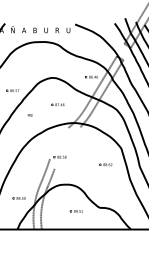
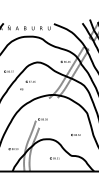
part: (57, 104) -> (30, 81), moved
part: (105, 164) -> (75, 134), moved

